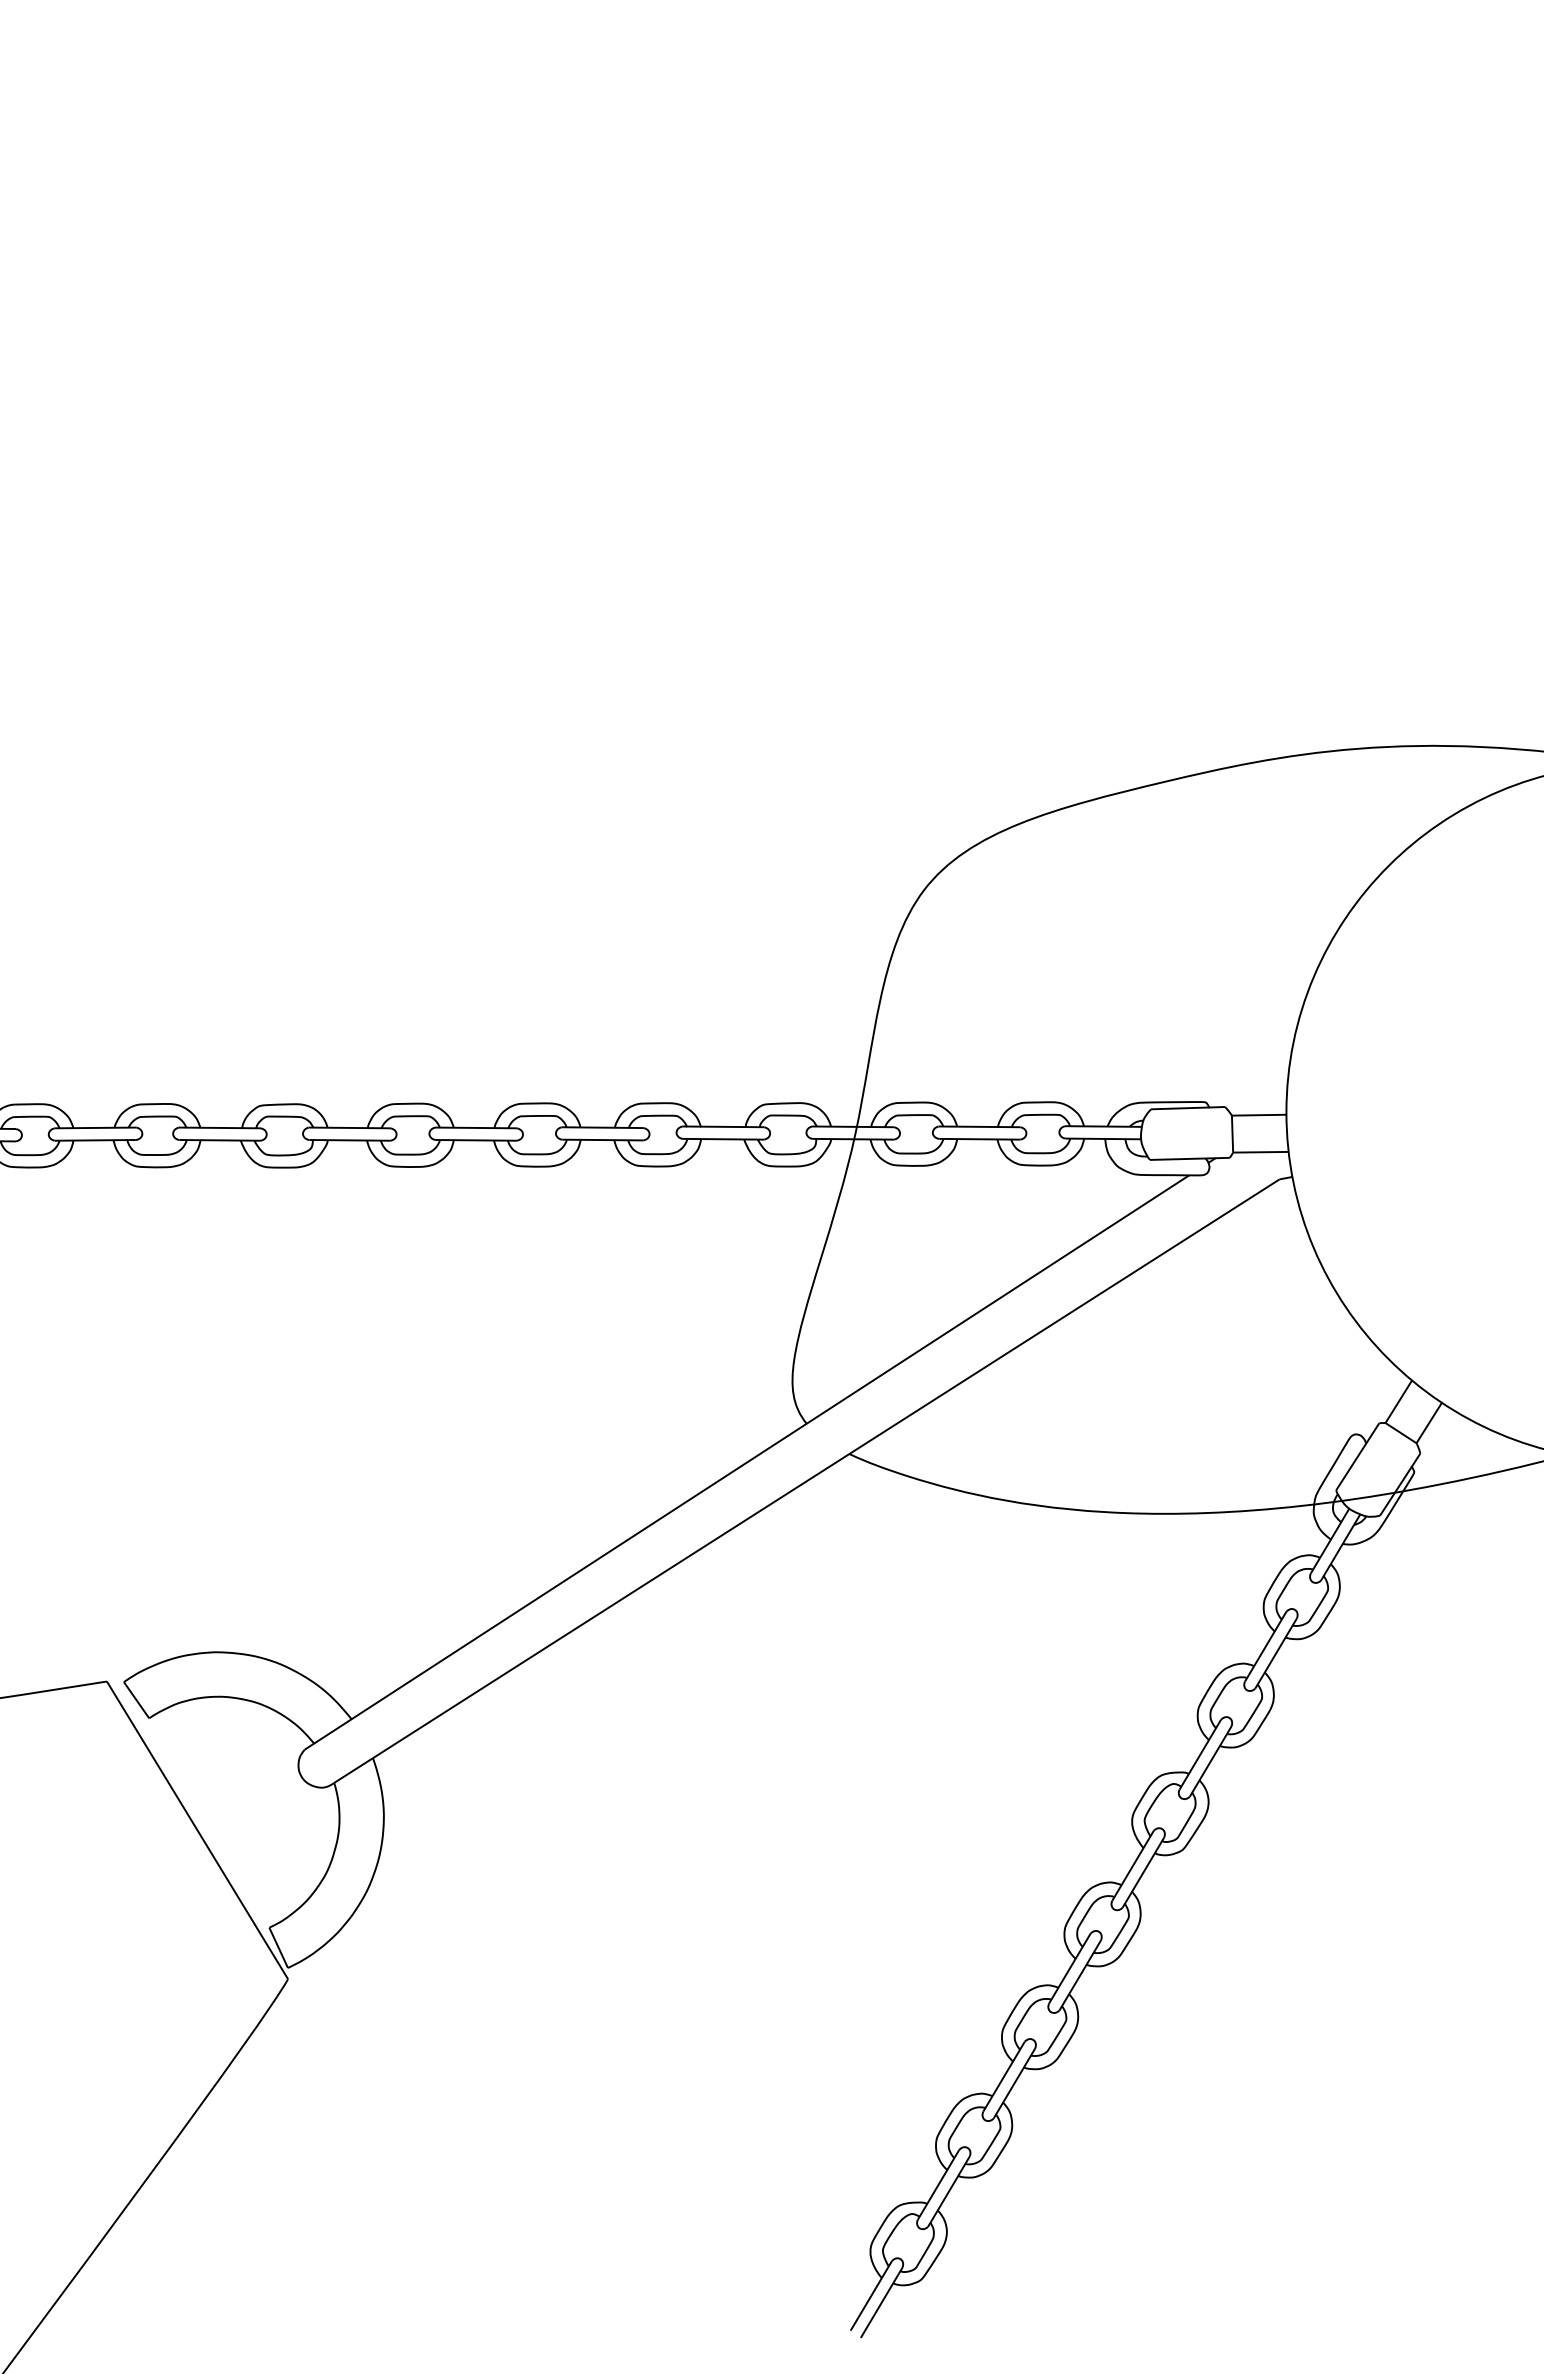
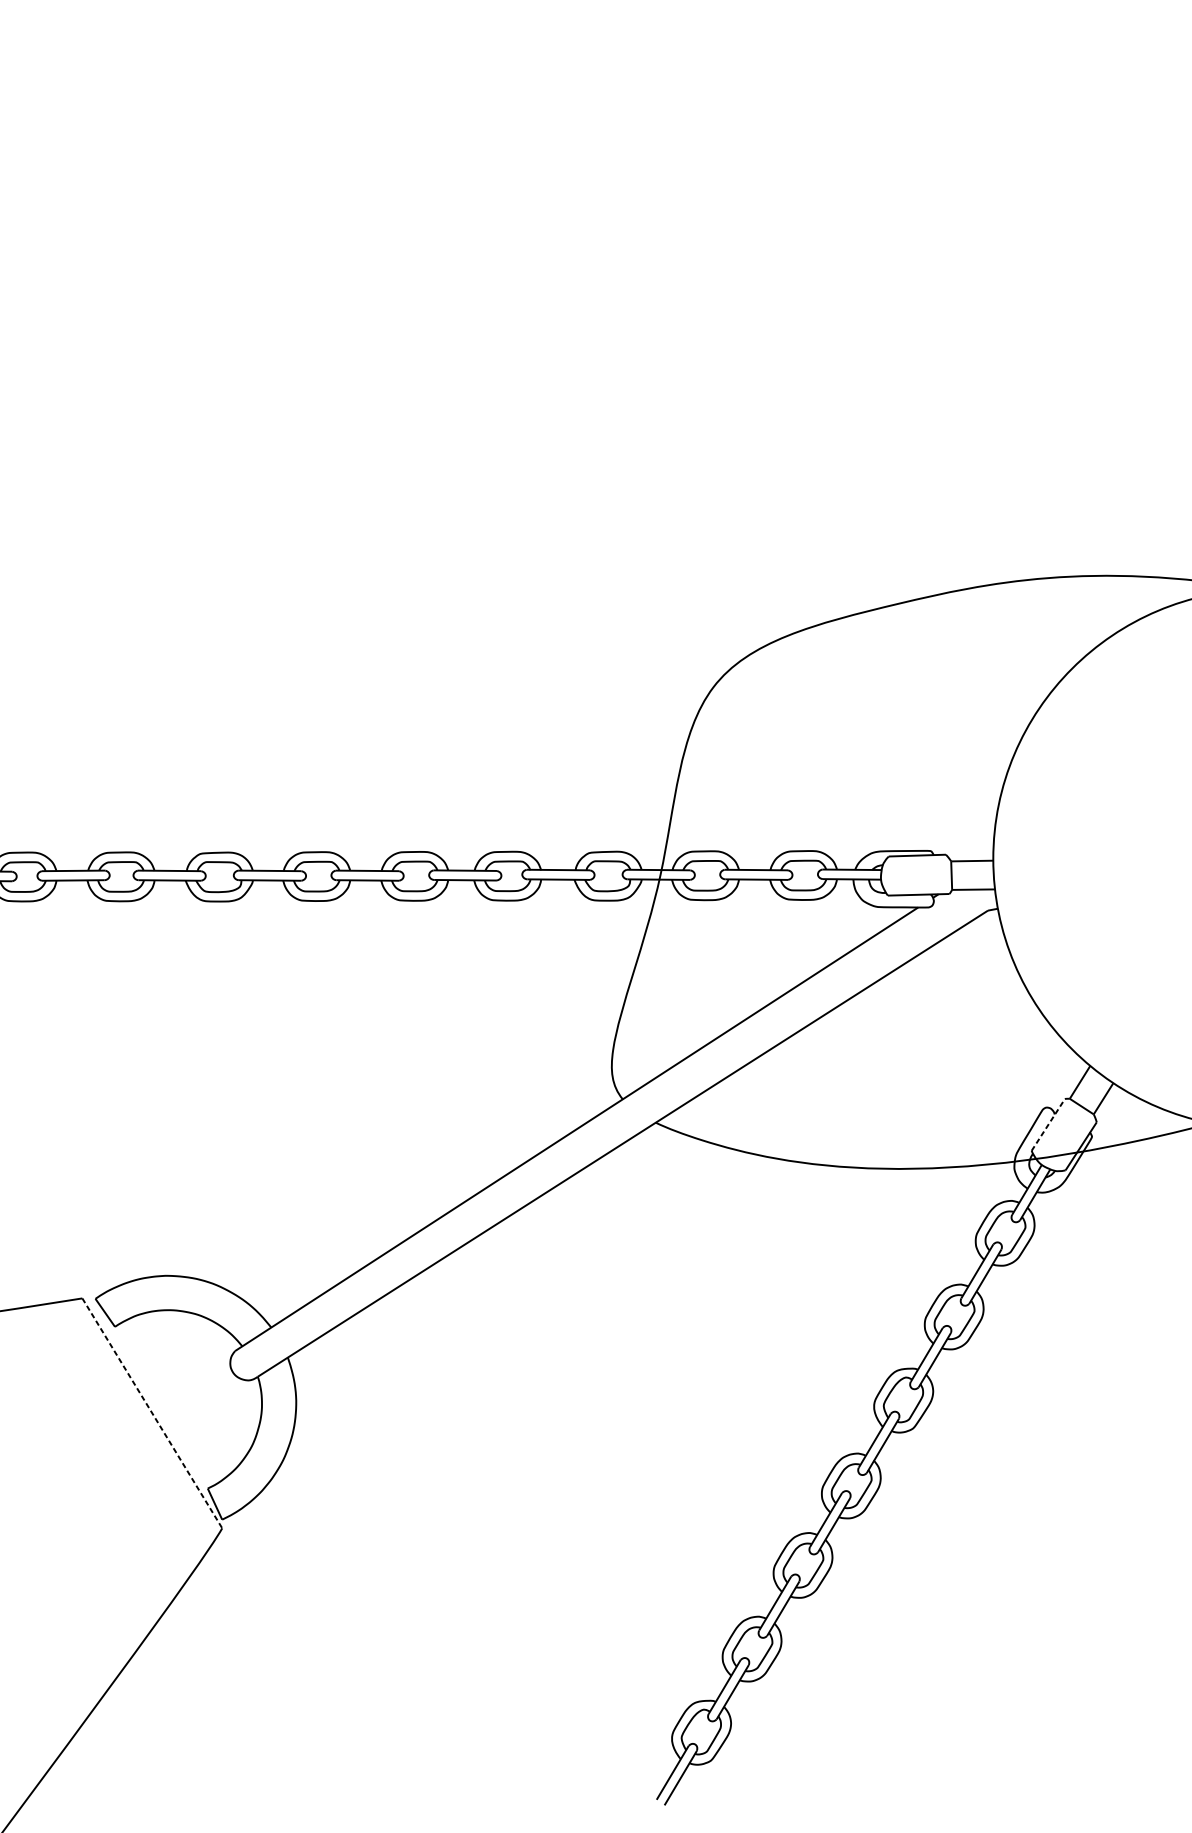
line: (1357, 1456) -> (1048, 1124), solid -> dashed
line: (197, 1830) -> (152, 1413), solid -> dashed

